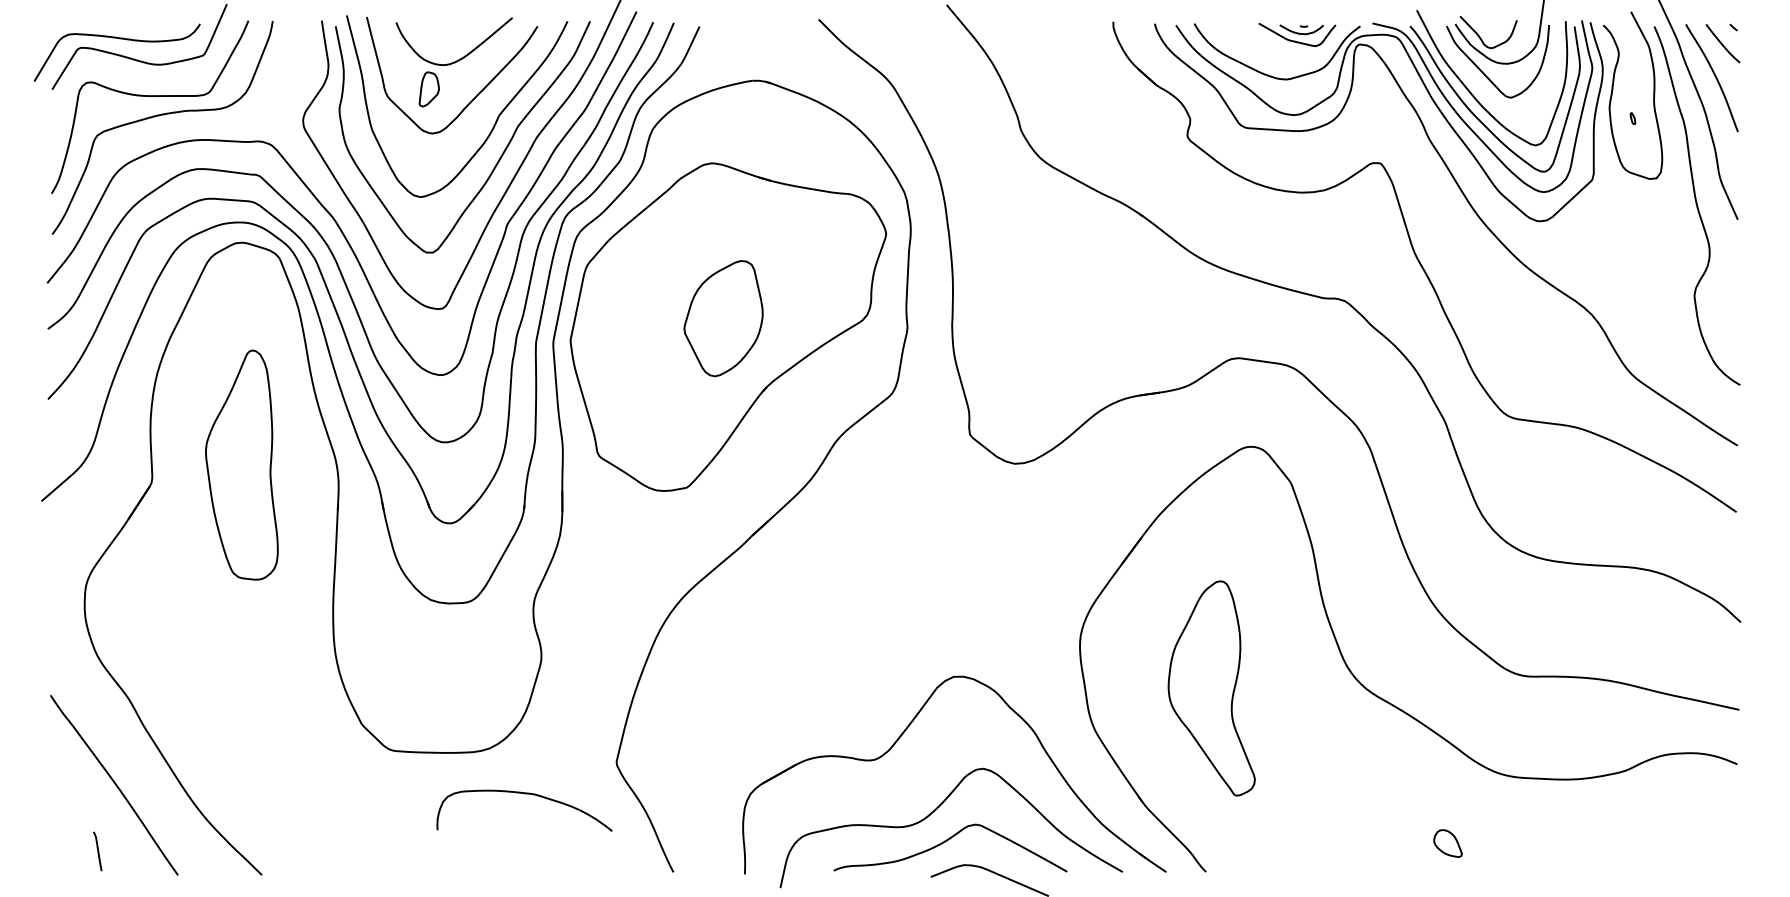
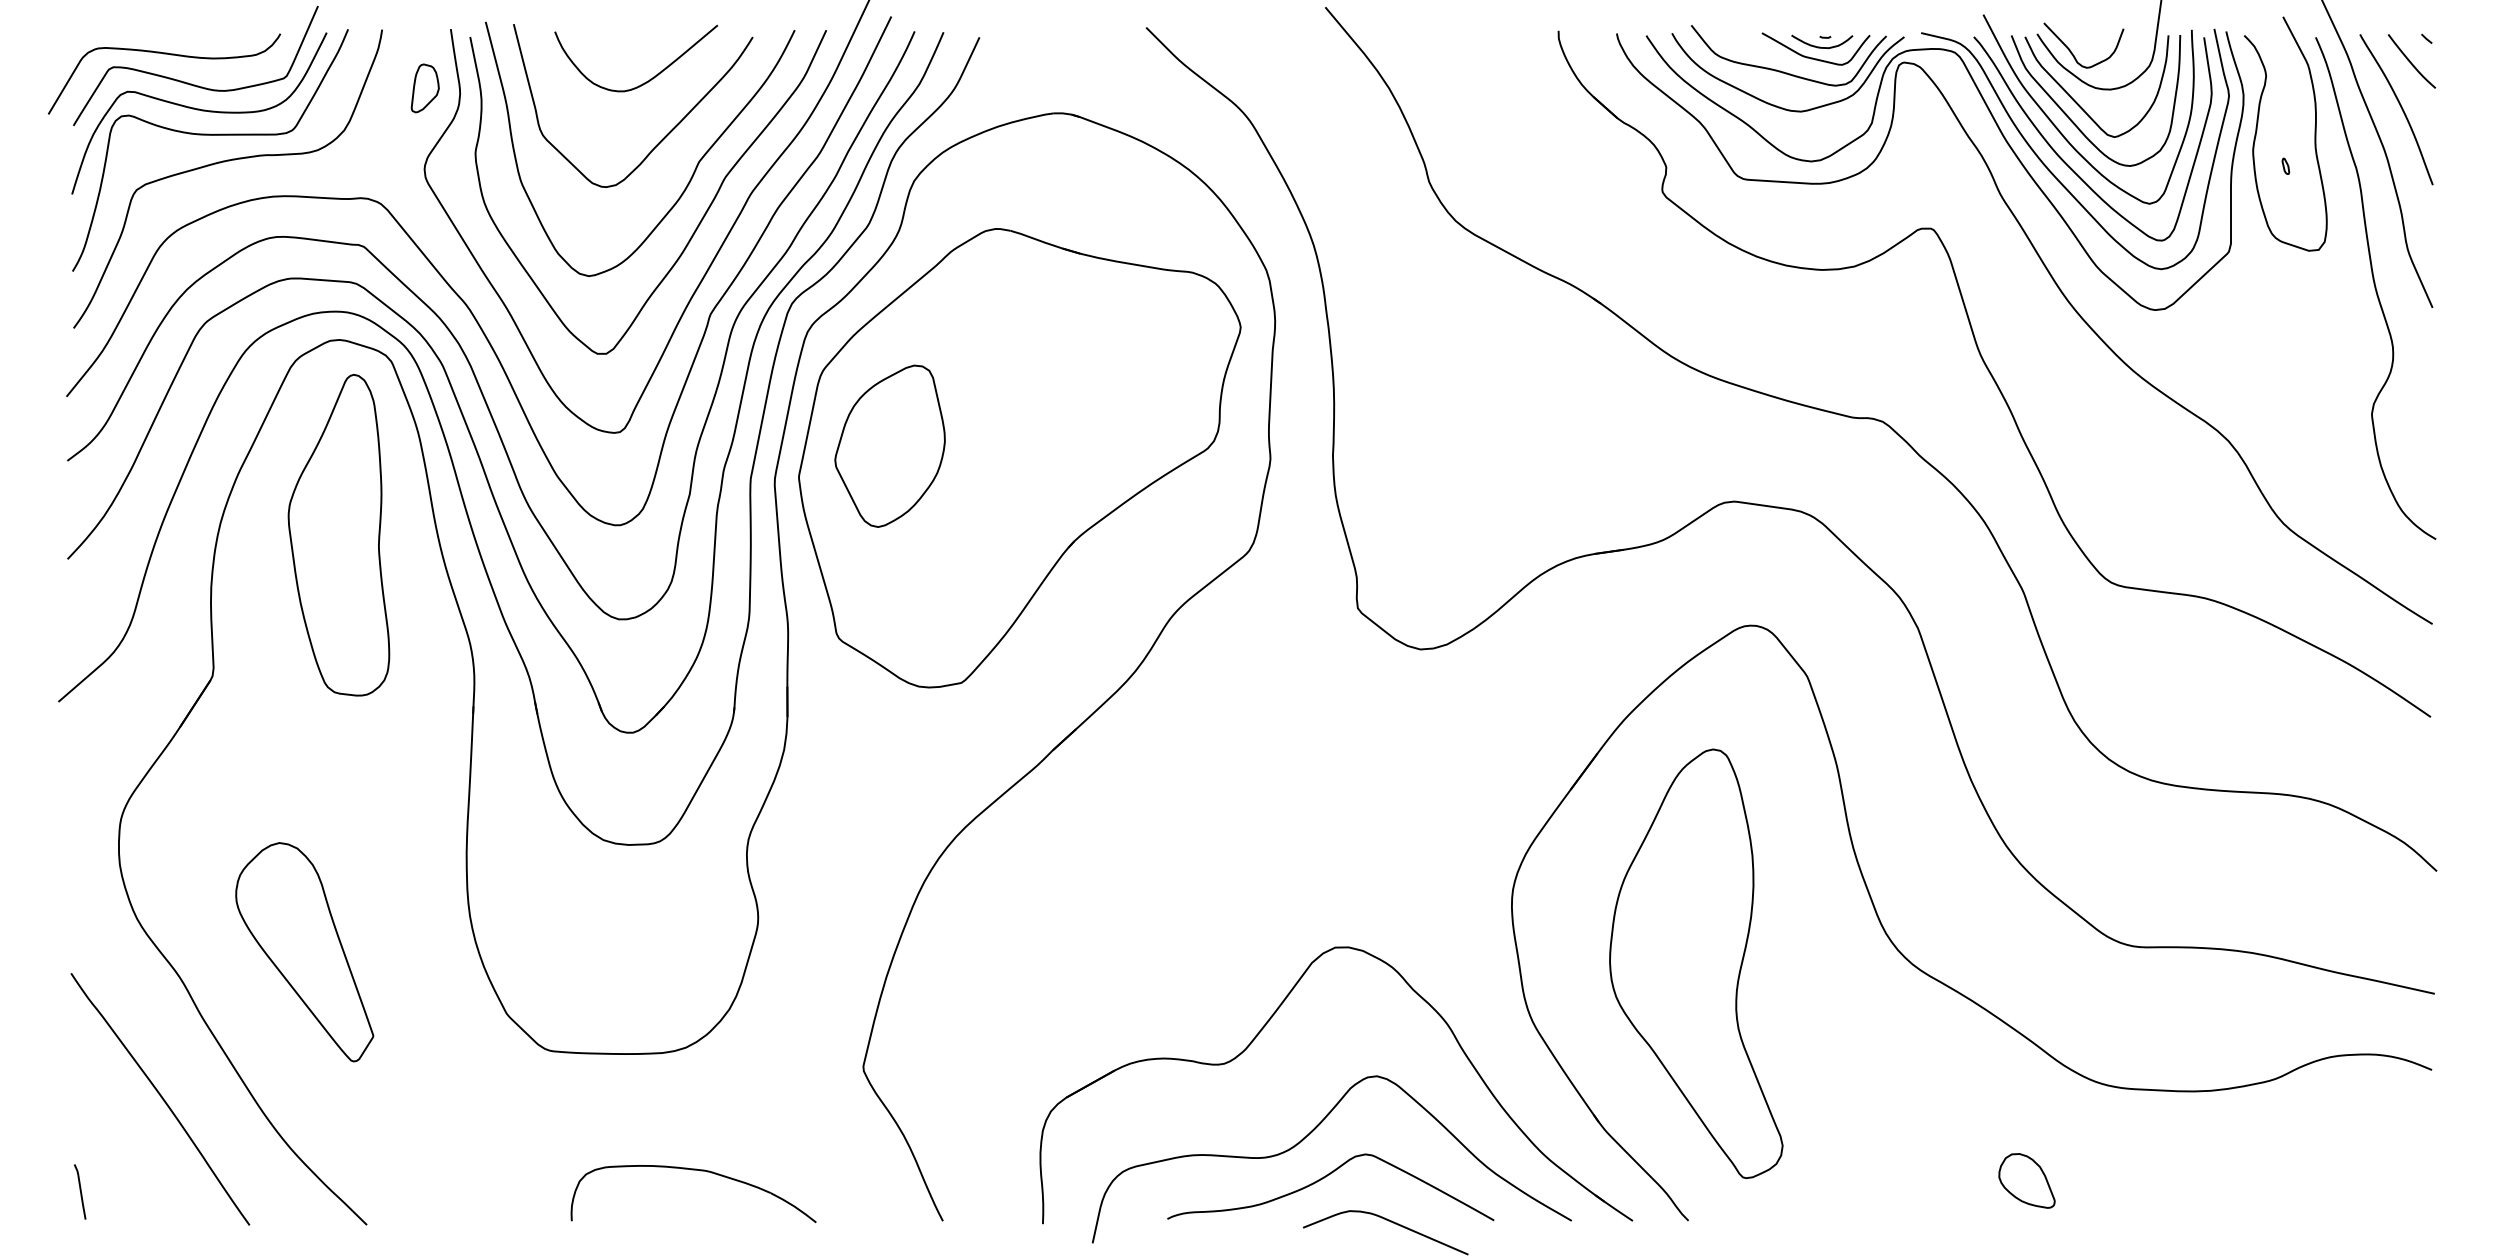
curve: (1274, 50) -> (1784, 71), added
curve: (142, 78) -> (199, 110), added
curve: (1481, 87) -> (2074, 122), added
part: (428, 89) -> (424, 88), moved
part: (723, 318) -> (889, 445), moved
part: (241, 465) -> (338, 535), moved
part: (217, 680) -> (304, 952), added
part: (1211, 688) -> (1696, 963), size x1.43
part: (524, 793) -> (693, 1170), moved
part: (1447, 843) -> (2026, 1180), size x1.43
line: (97, 851) -> (80, 1191), moved

